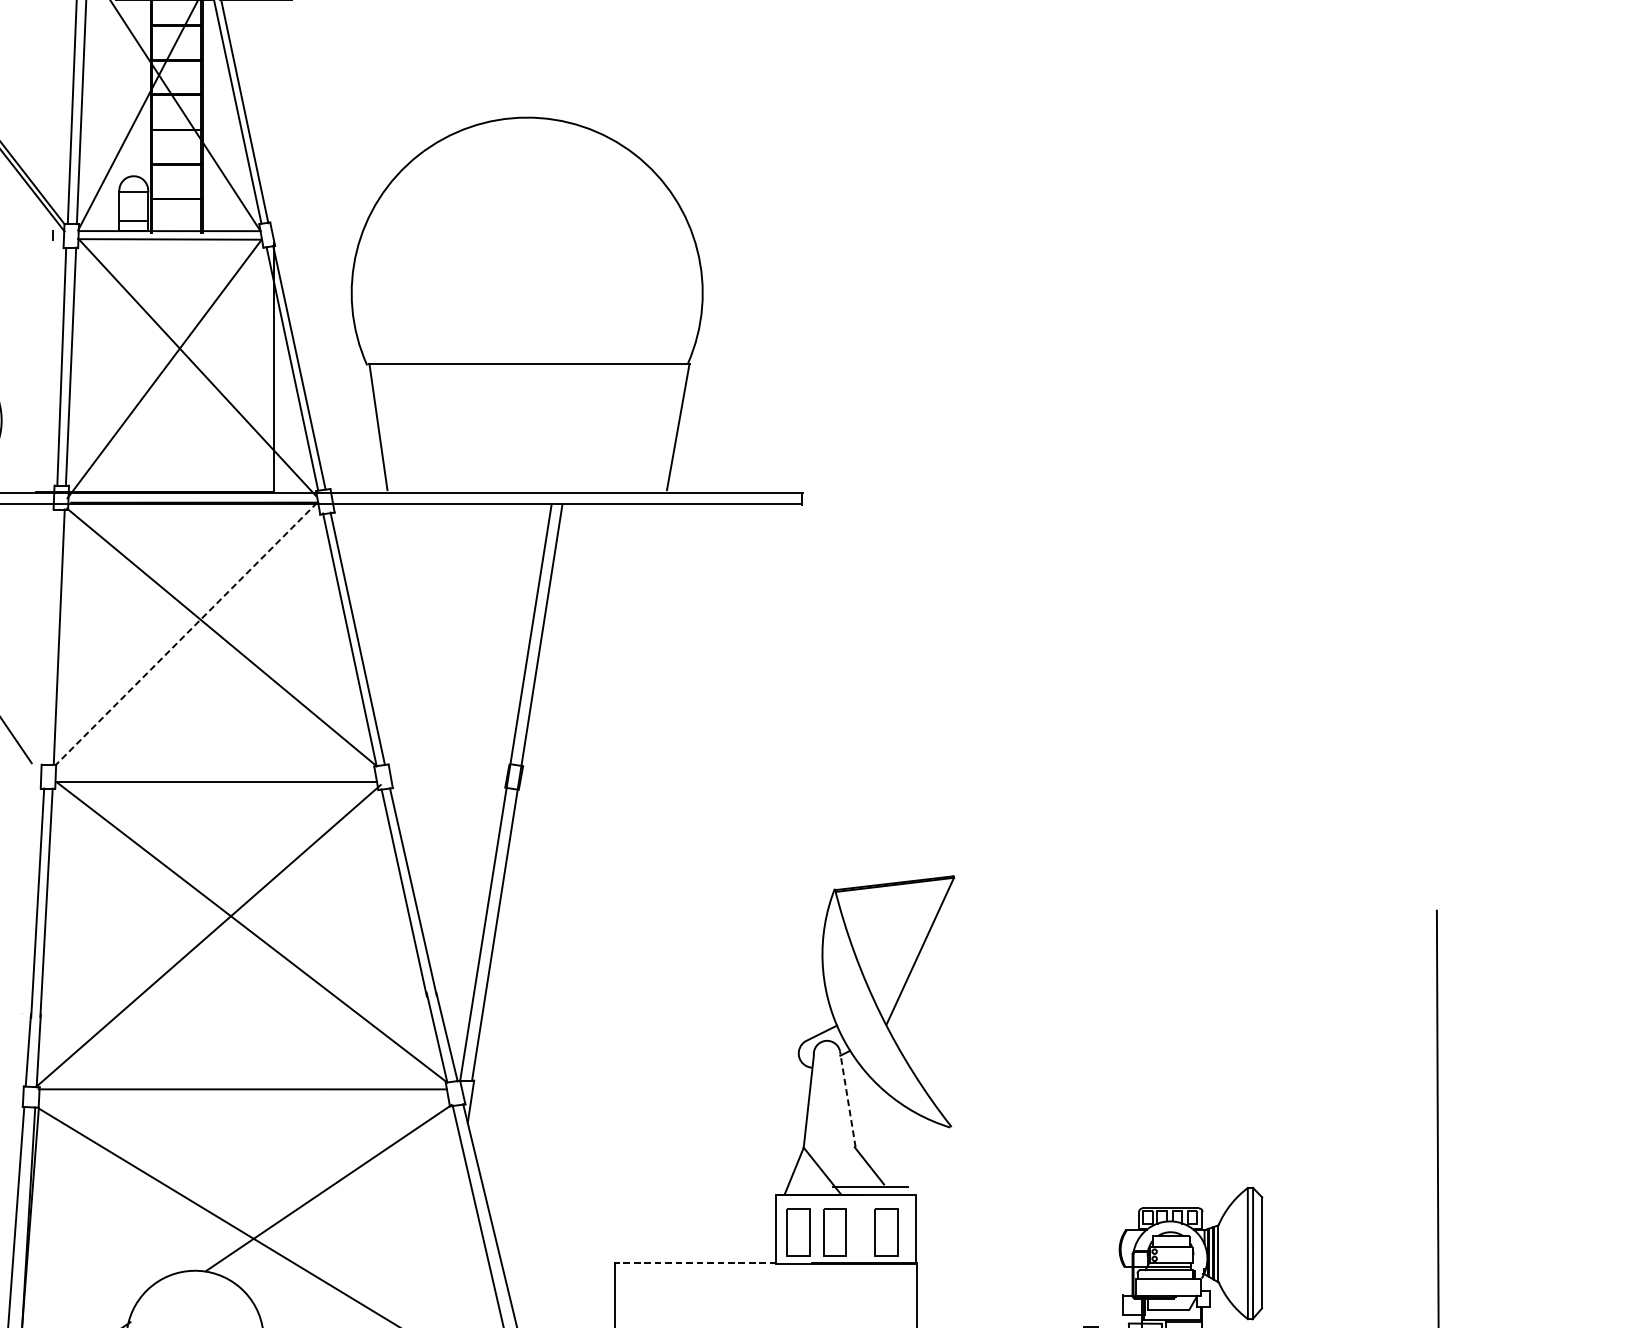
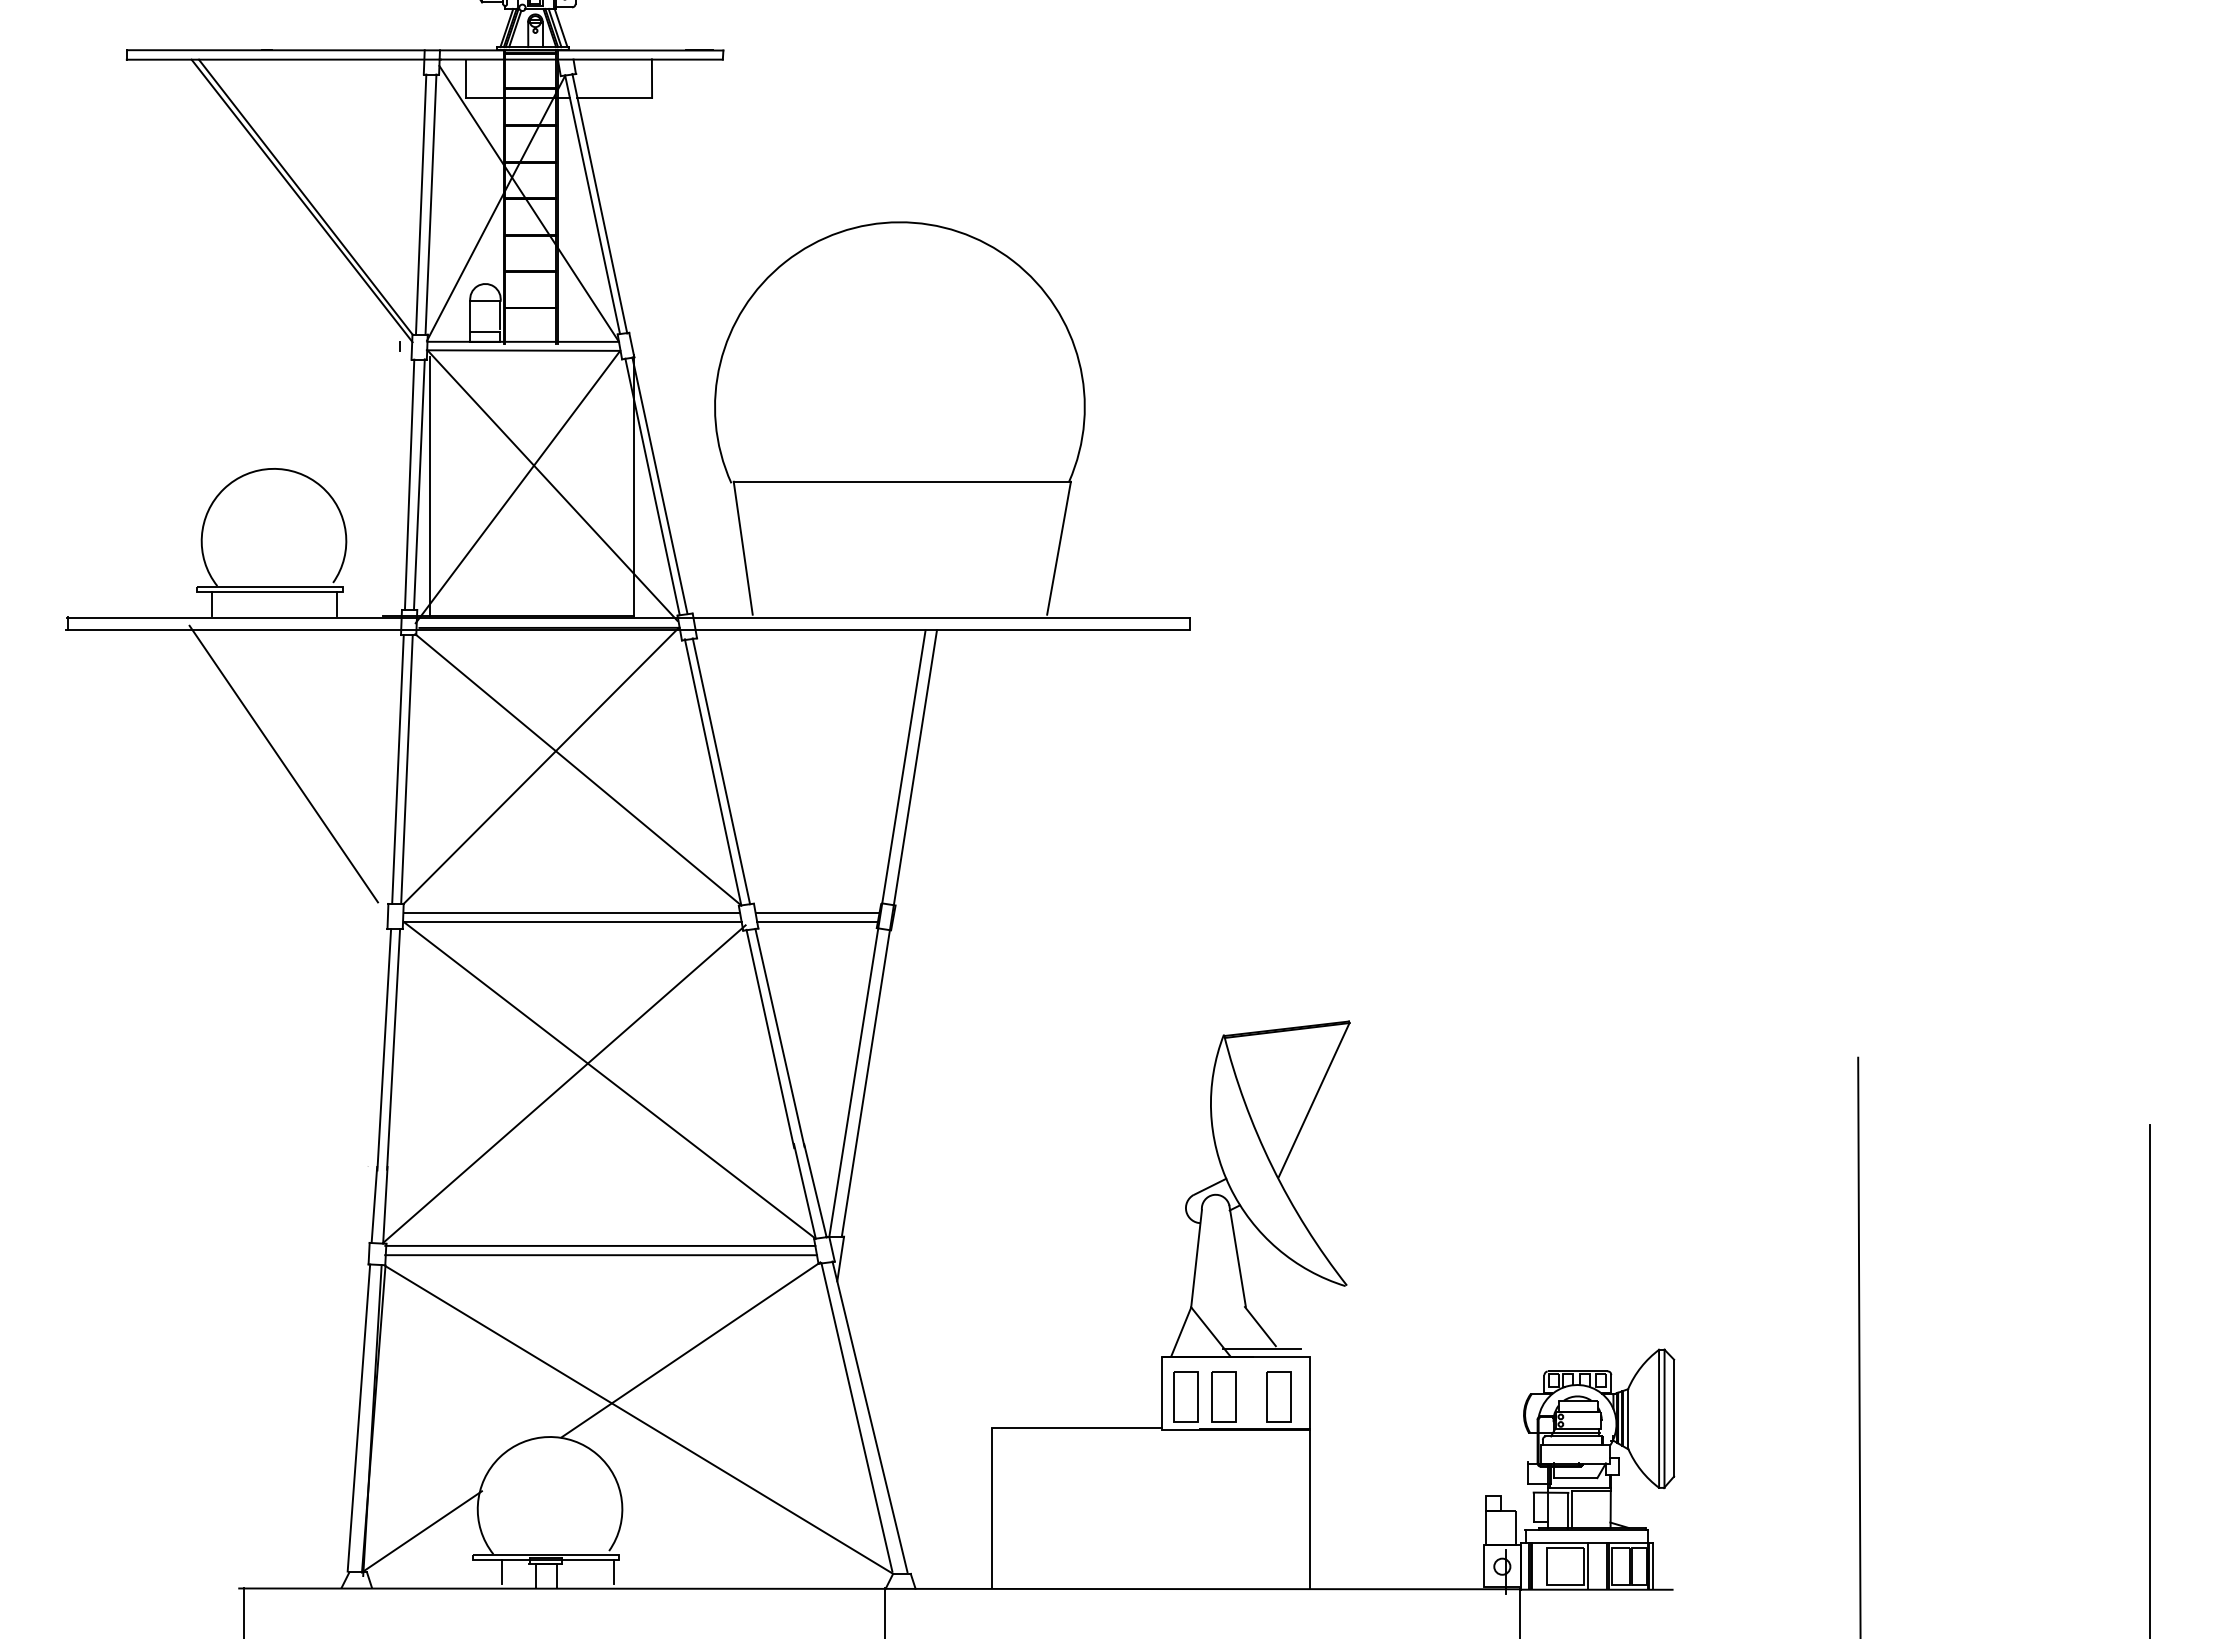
line: (81, 368) -> (430, 486), added
line: (186, 633) -> (541, 765), dashed -> solid
line: (50, 637) -> (397, 769), added
line: (215, 772) -> (571, 912), added
line: (448, 773) -> (817, 913), added
line: (448, 781) -> (817, 921), added
line: (243, 1098) -> (601, 1255), added
line: (847, 1098) -> (1237, 1255), dashed -> solid
line: (694, 1262) -> (1076, 1428), dashed -> solid

